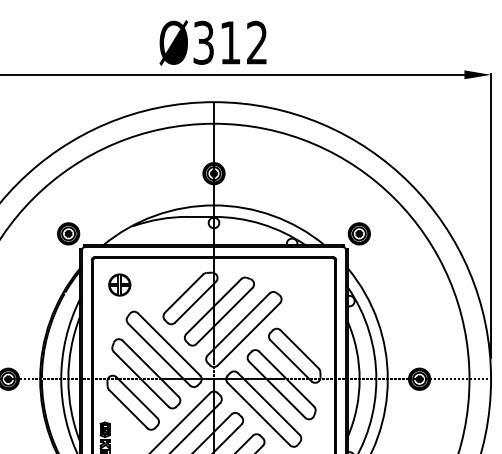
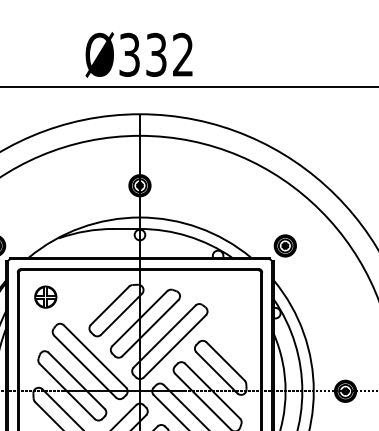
text: (230, 42) -> (156, 54), Ø312 -> Ø332

